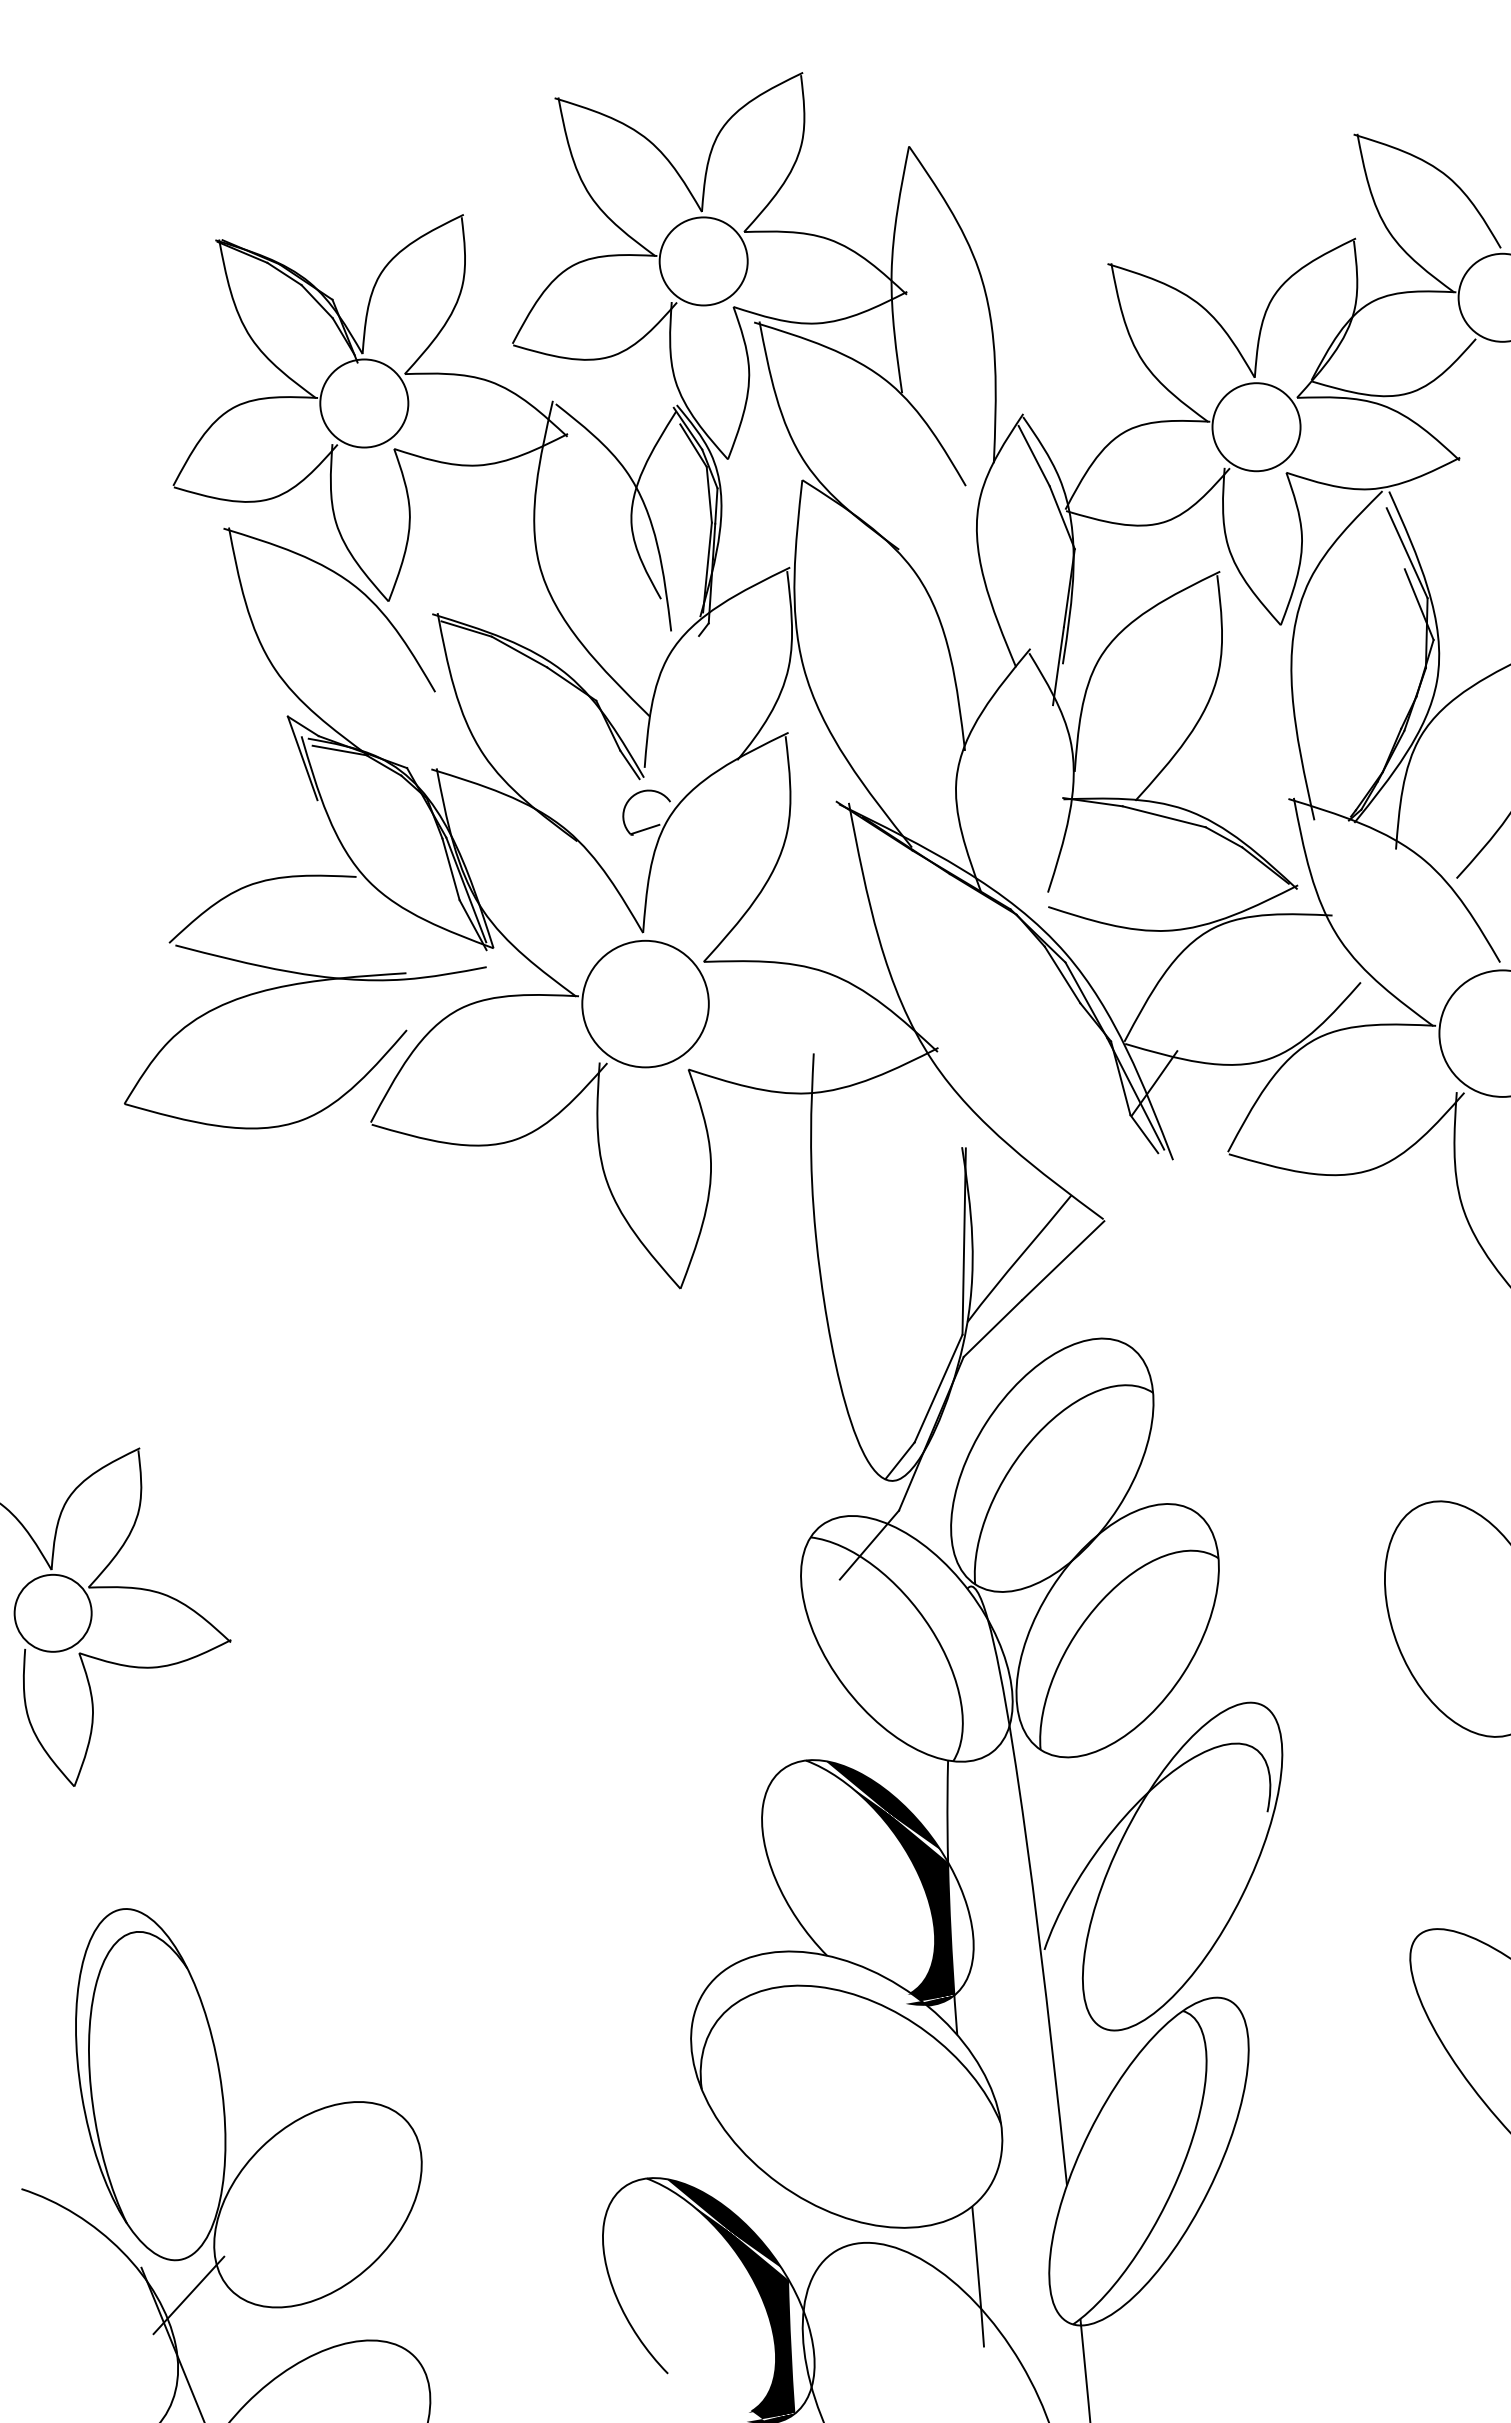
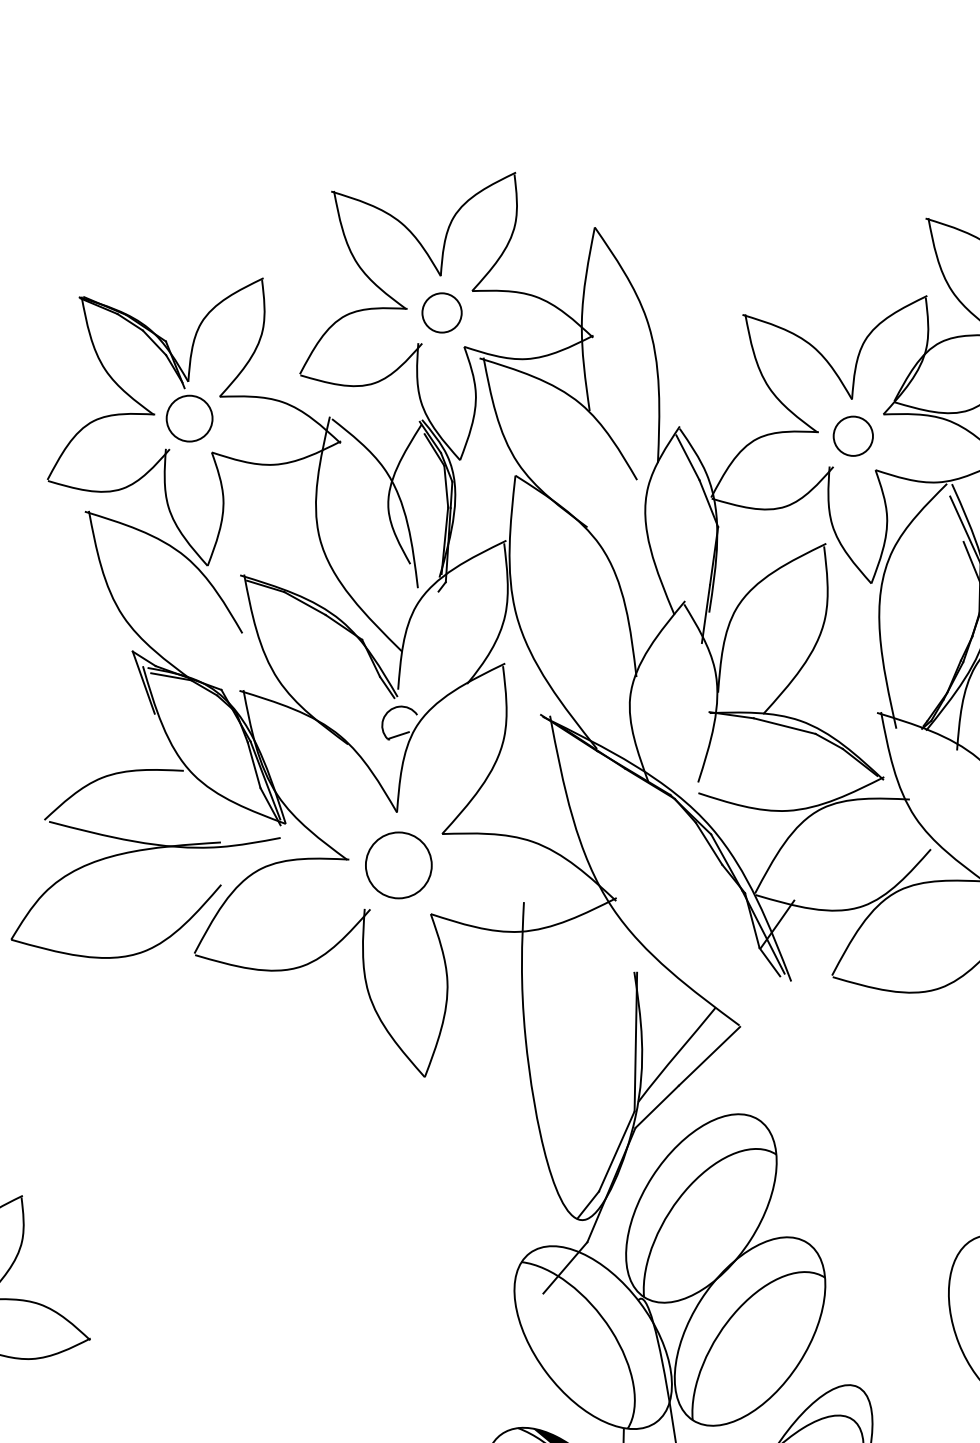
circle: (703, 261) -> (441, 313), size x0.6
circle: (364, 403) -> (189, 418), size x0.7
circle: (1256, 427) -> (853, 436), size x0.6
circle: (645, 1003) -> (398, 864), size x0.7

